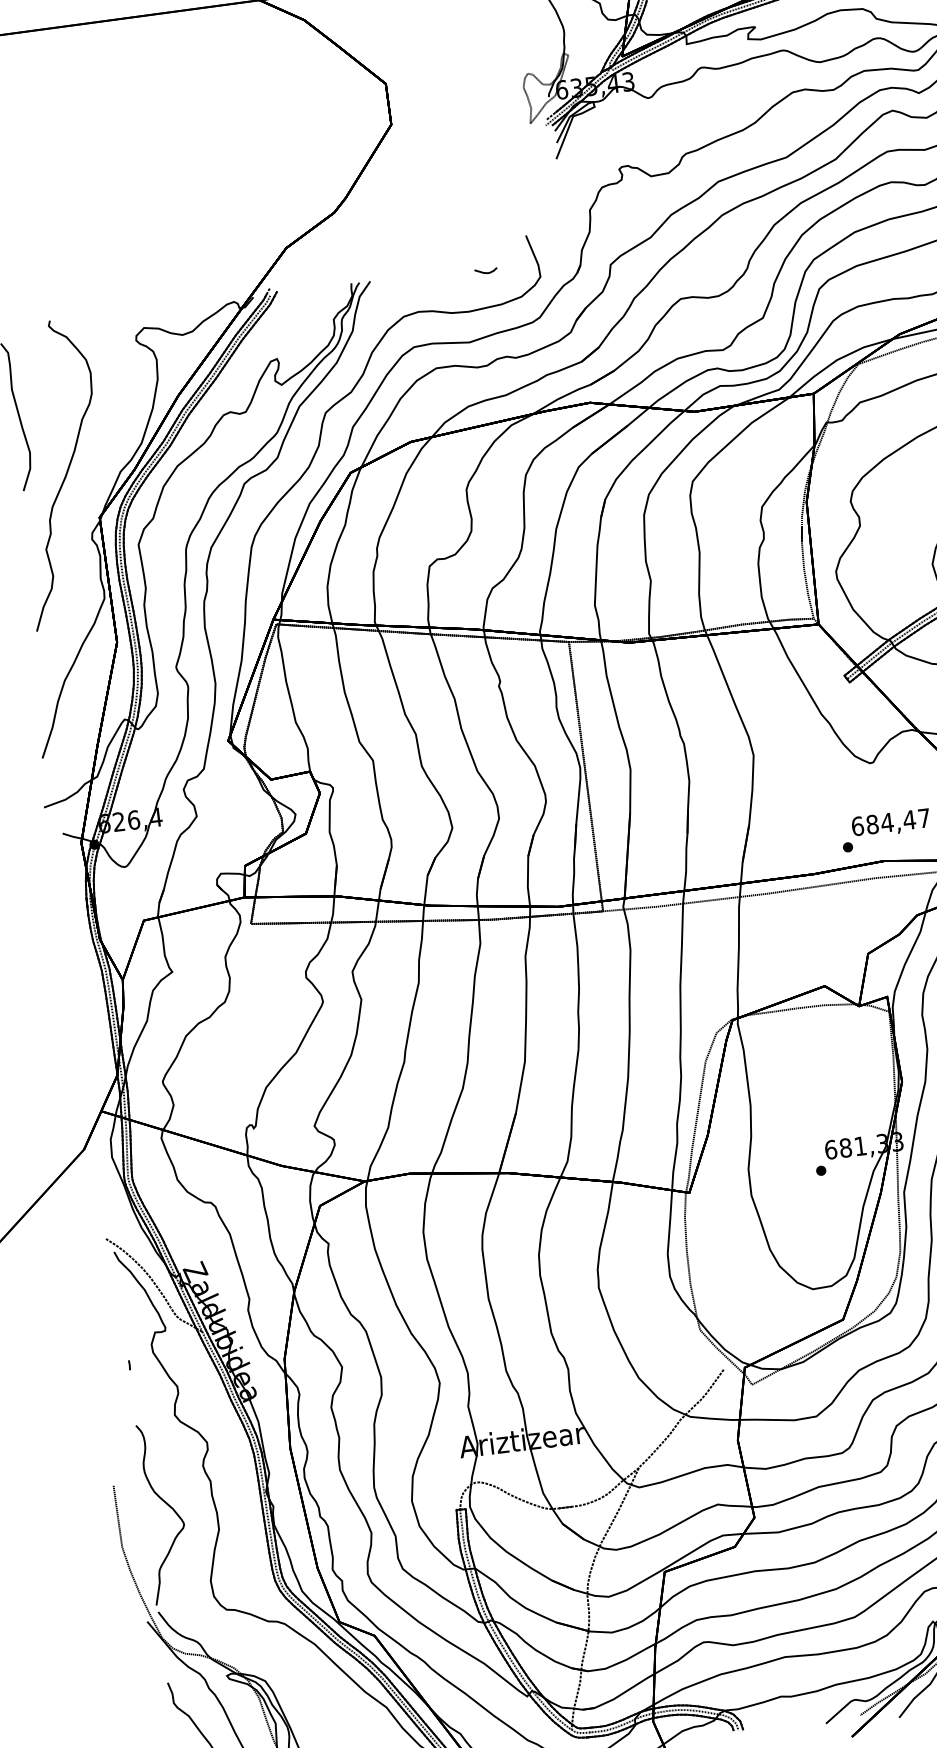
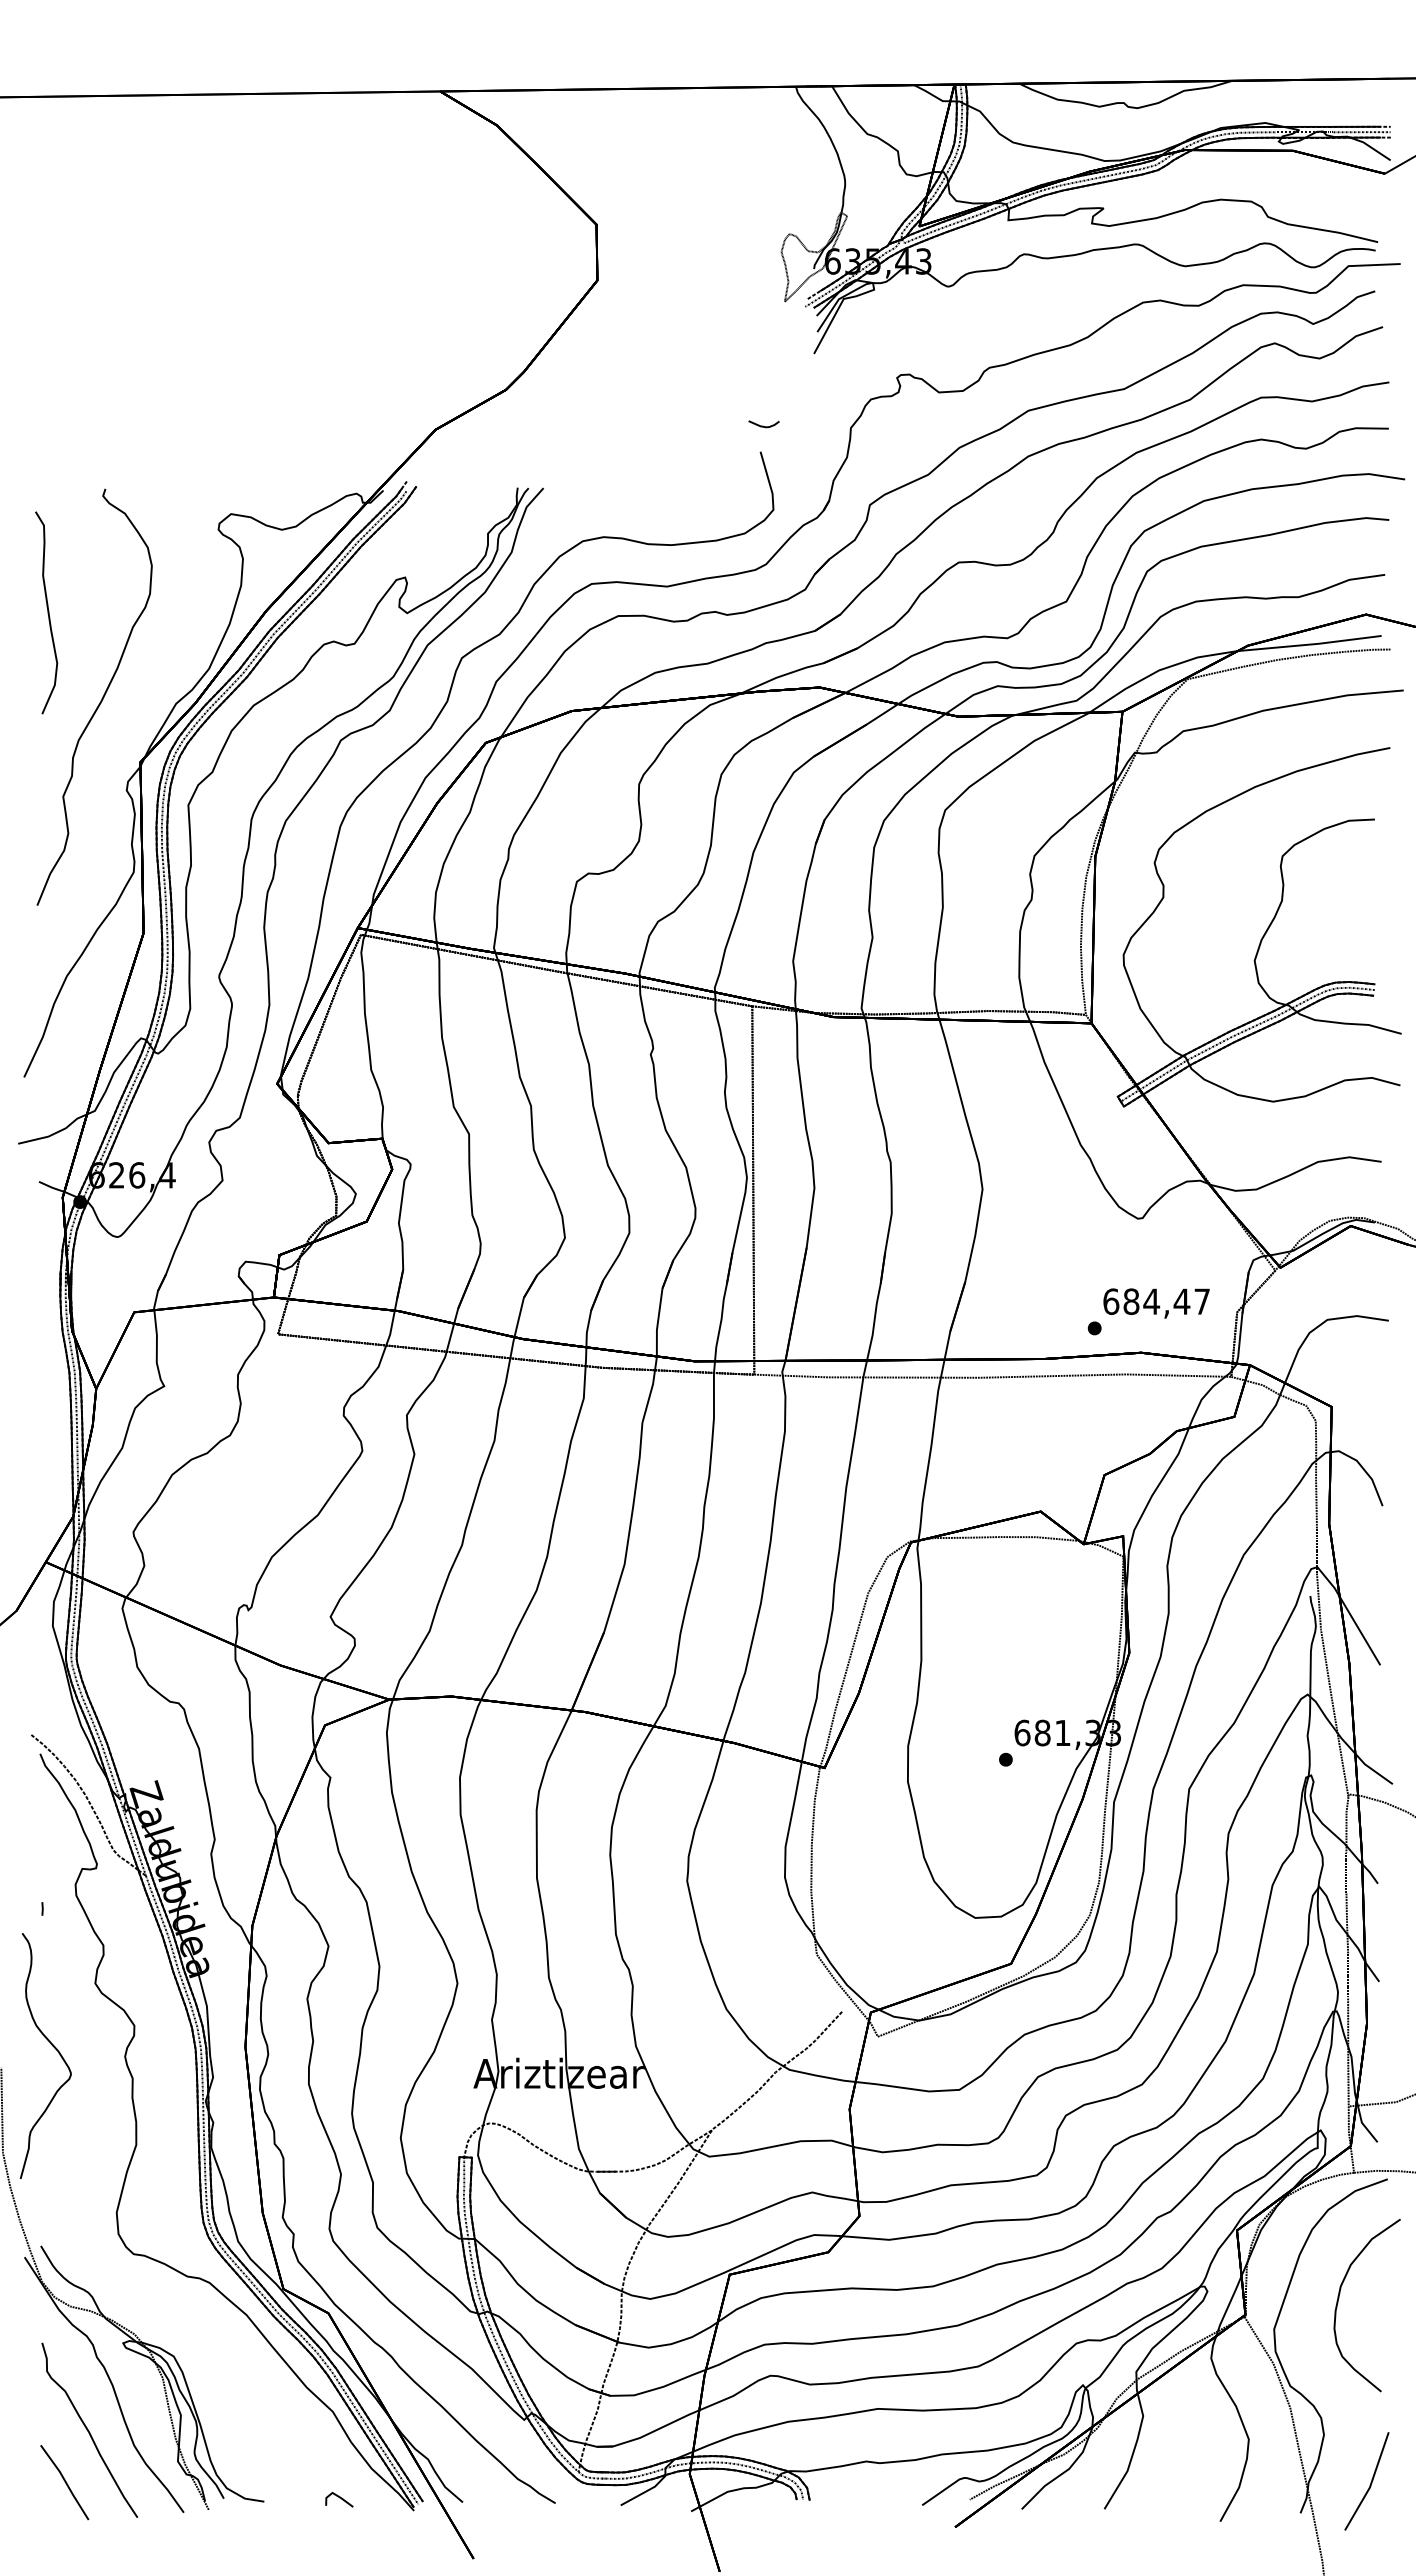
curve: (485, 272) -> (763, 425), moved
curve: (168, 1506) -> (53, 2047), moved

